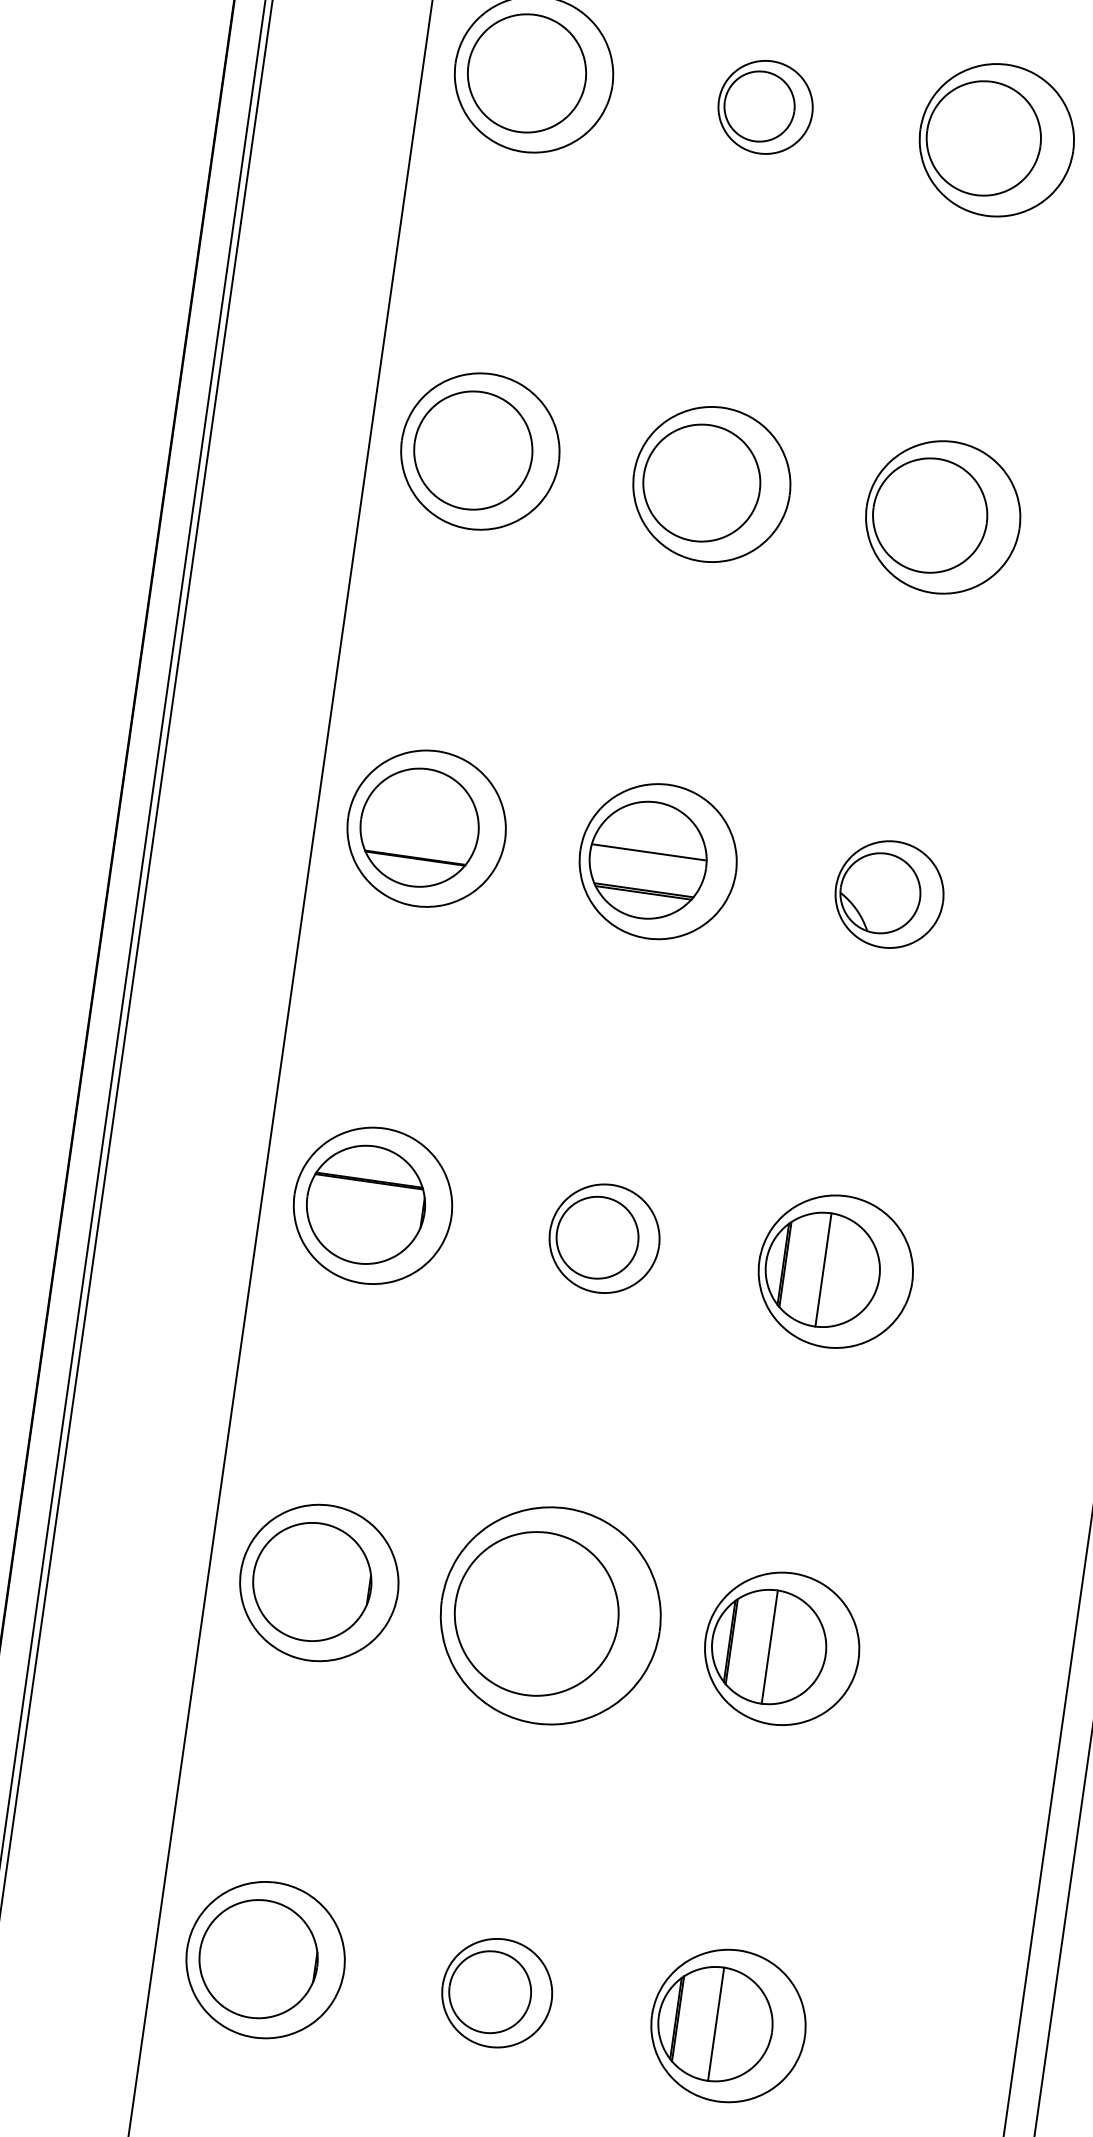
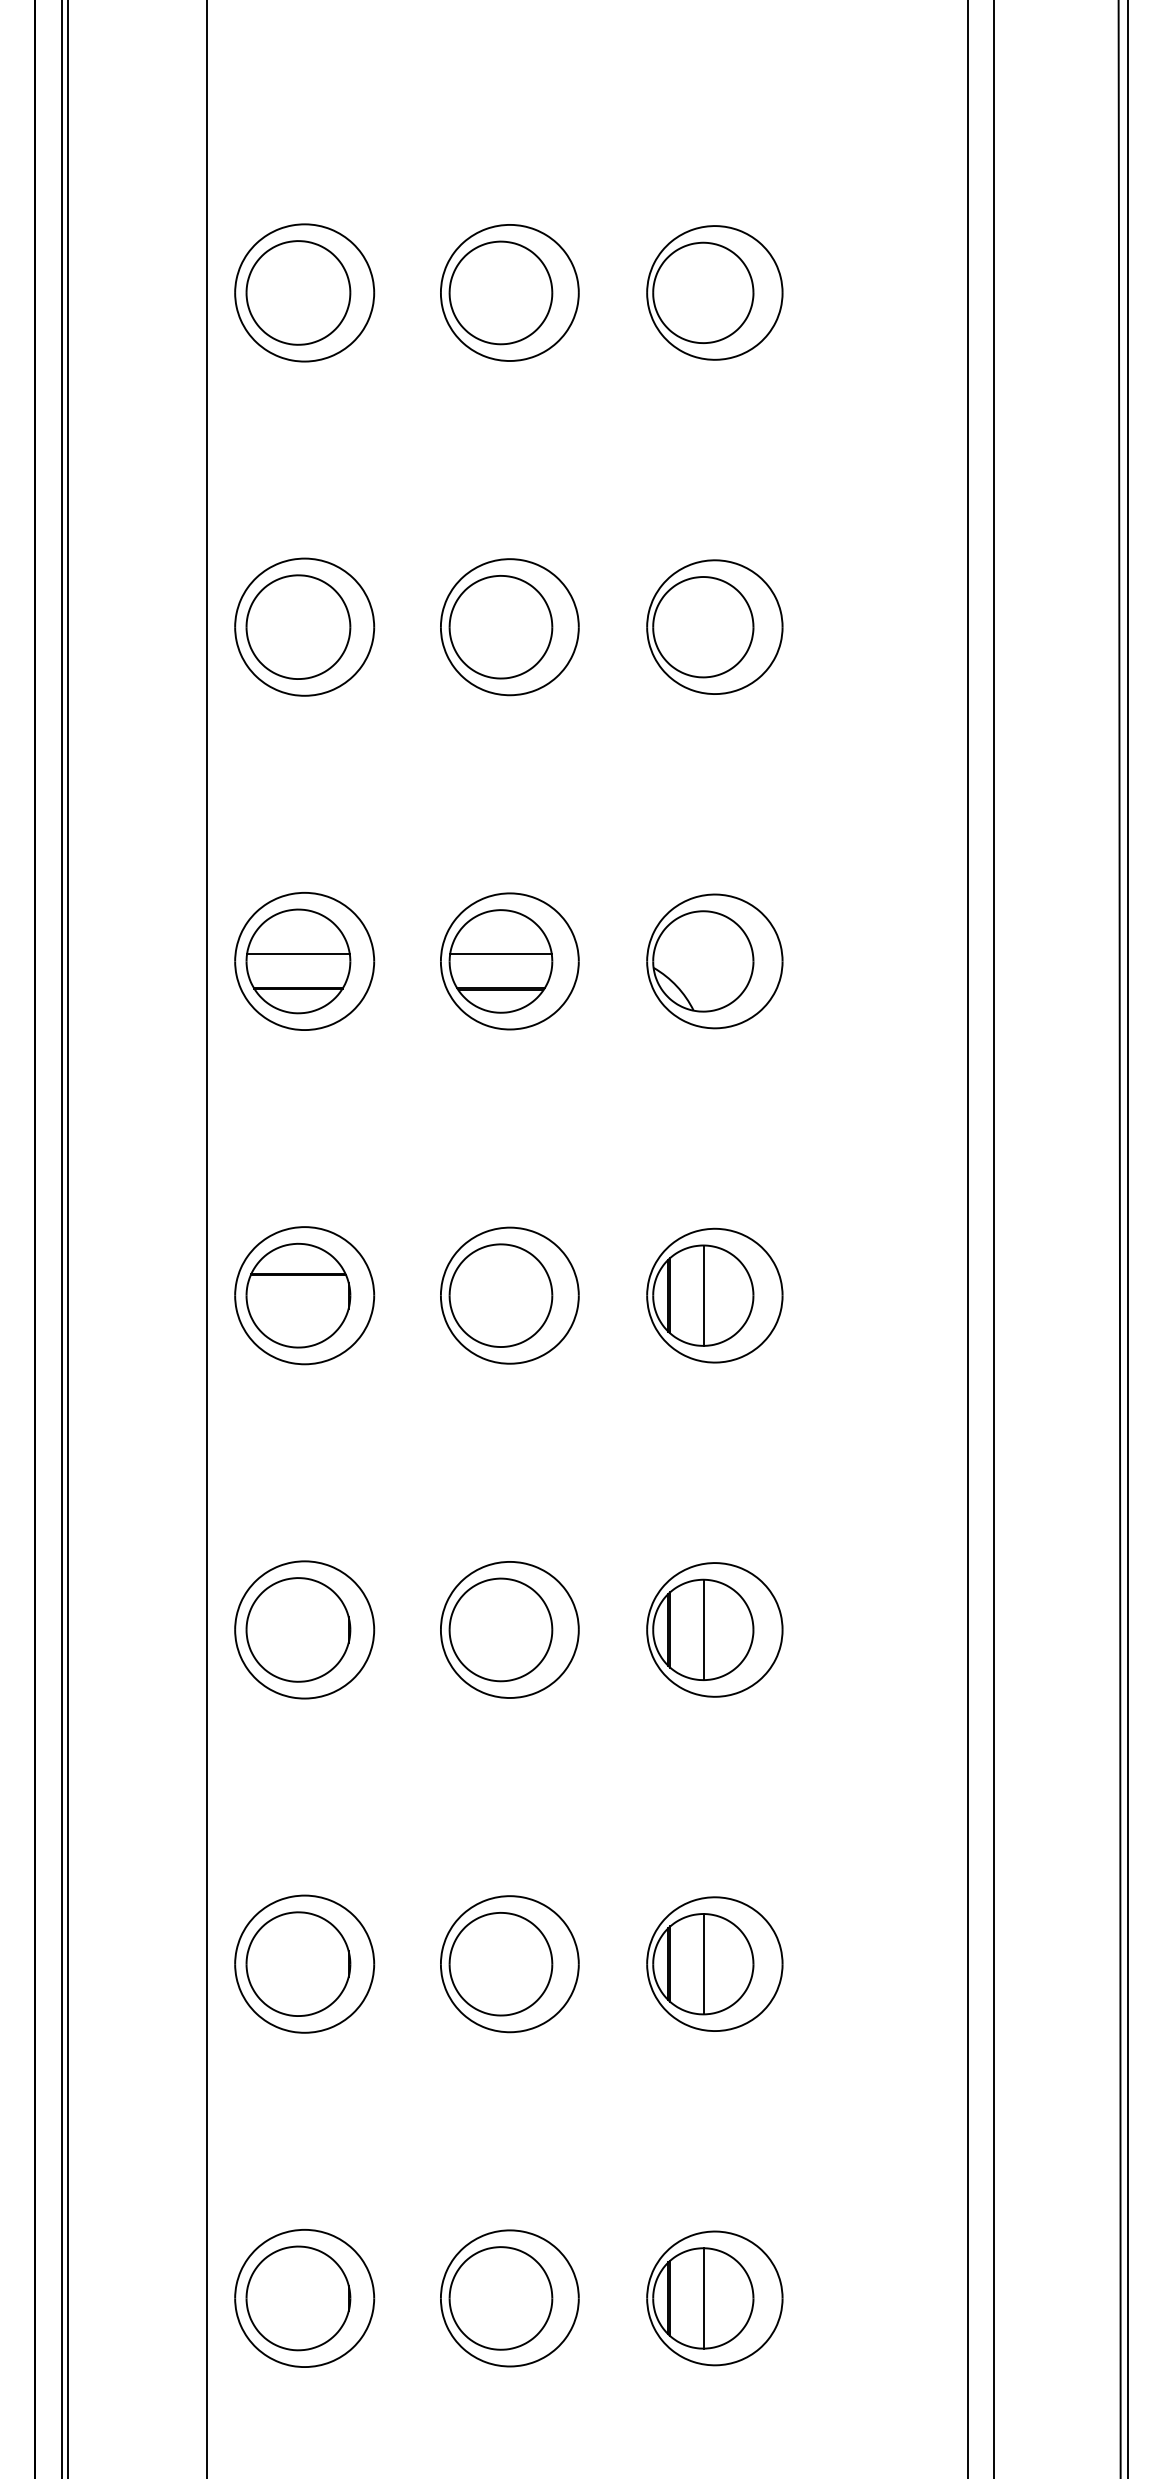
part: (765, 106) -> (509, 292), size x1.67
line: (420, 819) -> (298, 954), added
part: (889, 894) -> (714, 961), size x1.43
part: (604, 1238) -> (509, 1295), size x1.43
part: (550, 1615) -> (509, 1629), size x0.71
part: (496, 1993) -> (509, 1964), size x1.43

